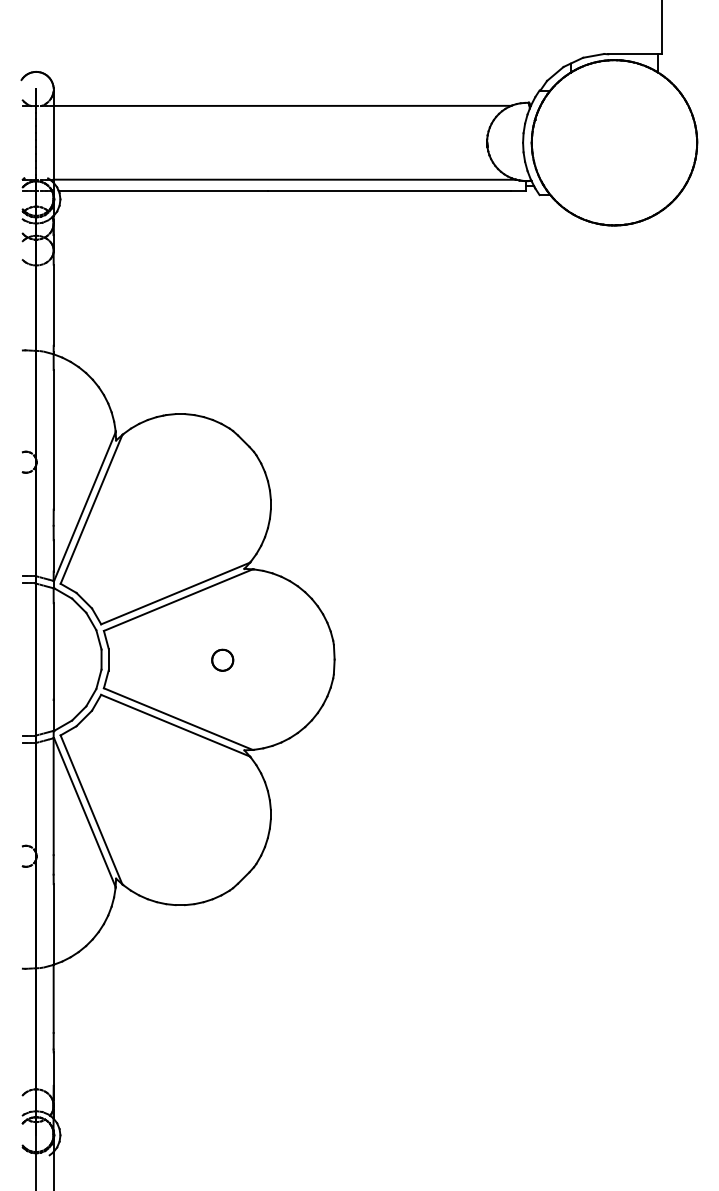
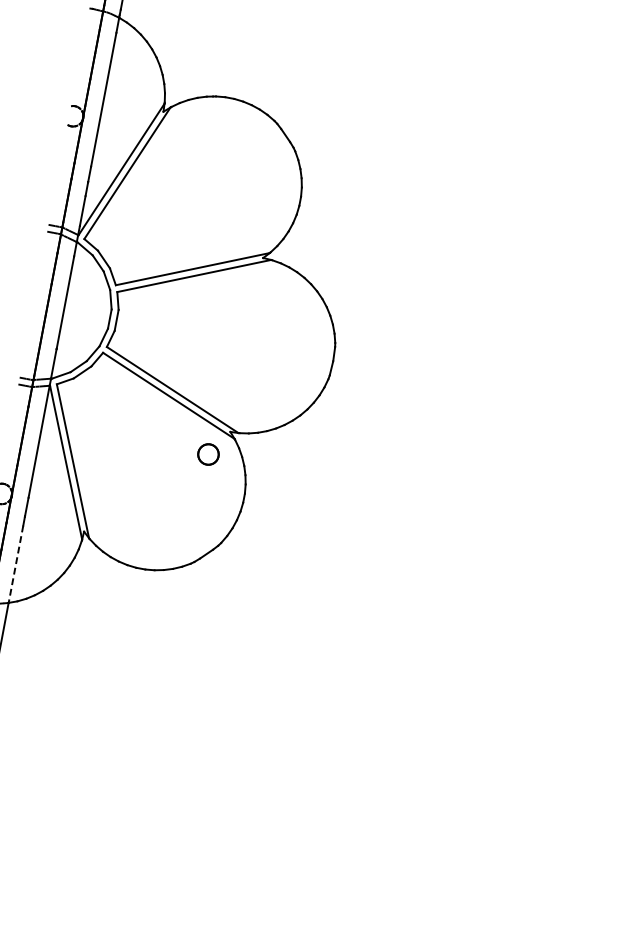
part: (222, 659) -> (208, 453), moved
line: (53, 924) -> (15, 564), solid -> dashed

